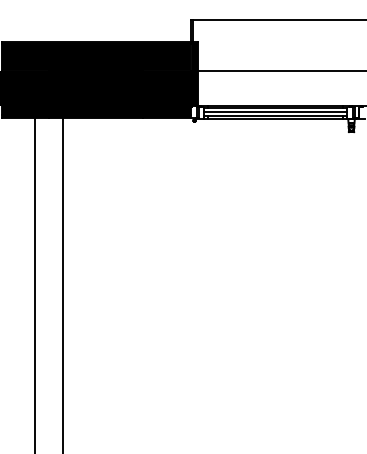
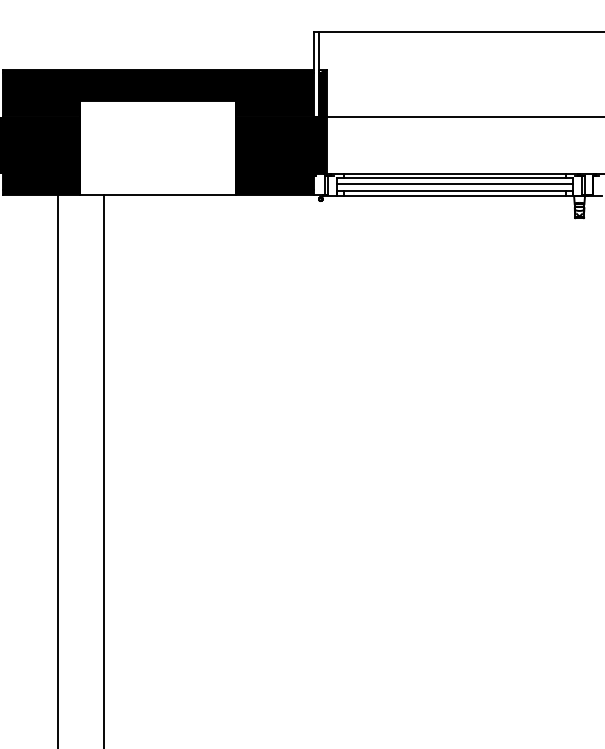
fill: (95, 89) -> (157, 147), removed

